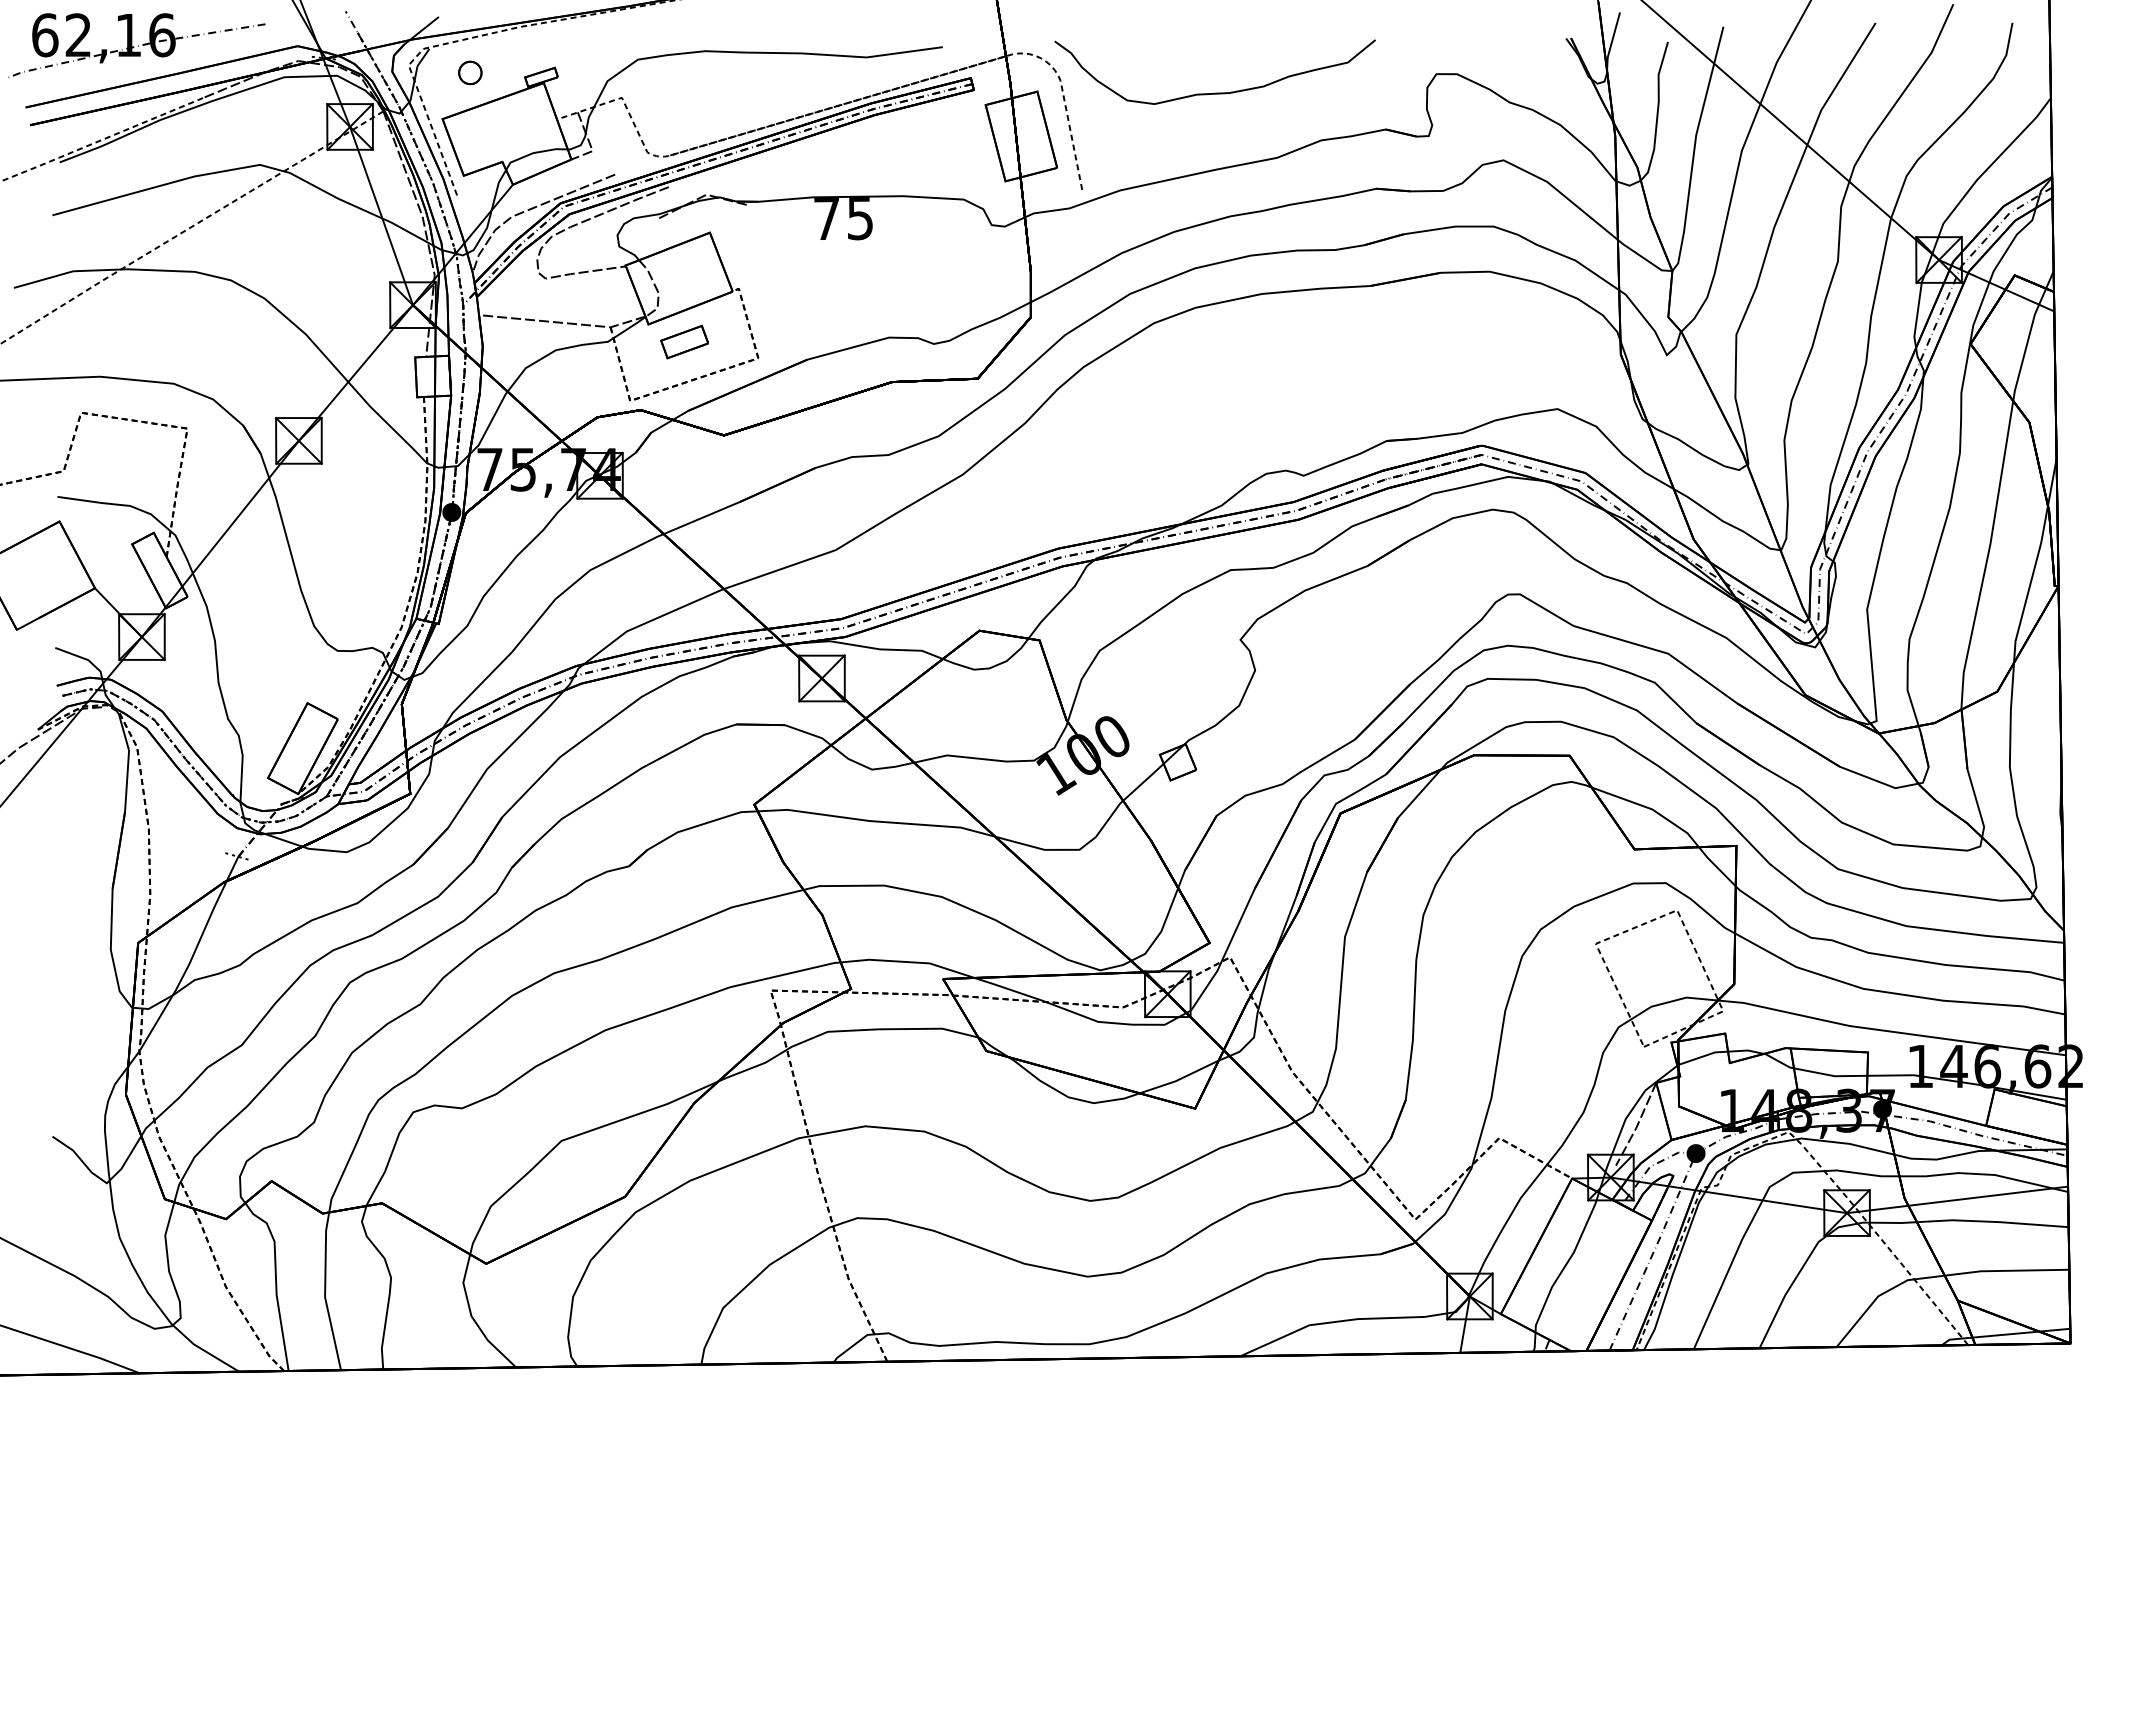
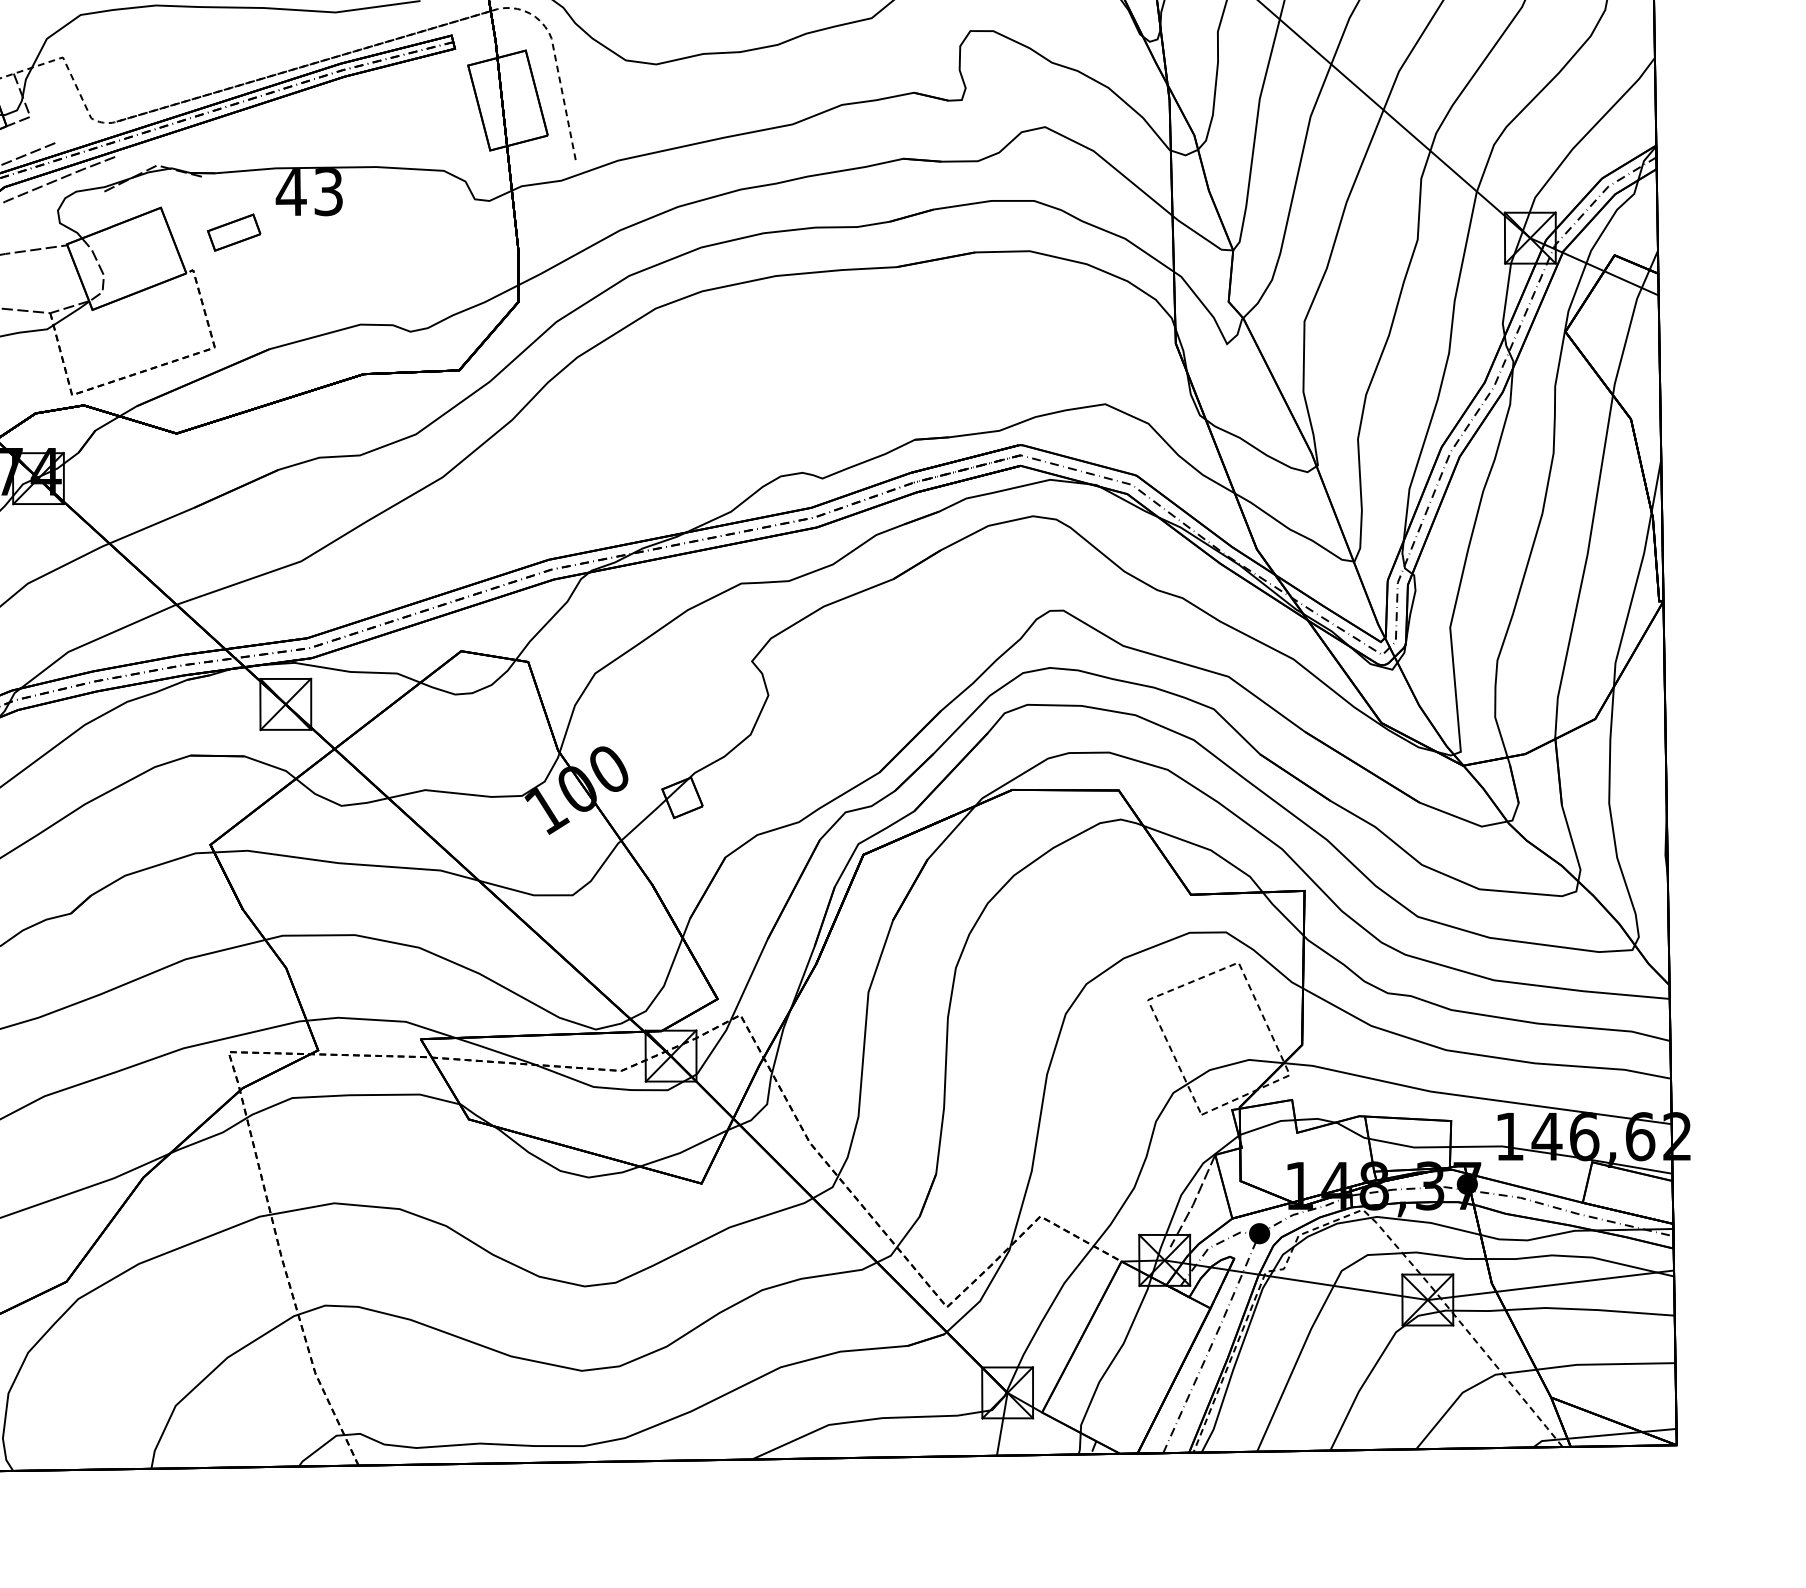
text: (843, 218) -> (309, 191), 75 -> 43
part: (684, 341) -> (234, 232), moved

